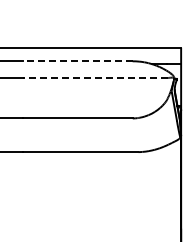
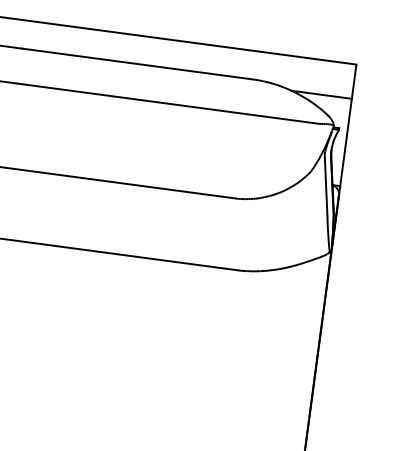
line: (77, 61) -> (136, 64), dashed -> solid
line: (94, 78) -> (167, 104), dashed -> solid

